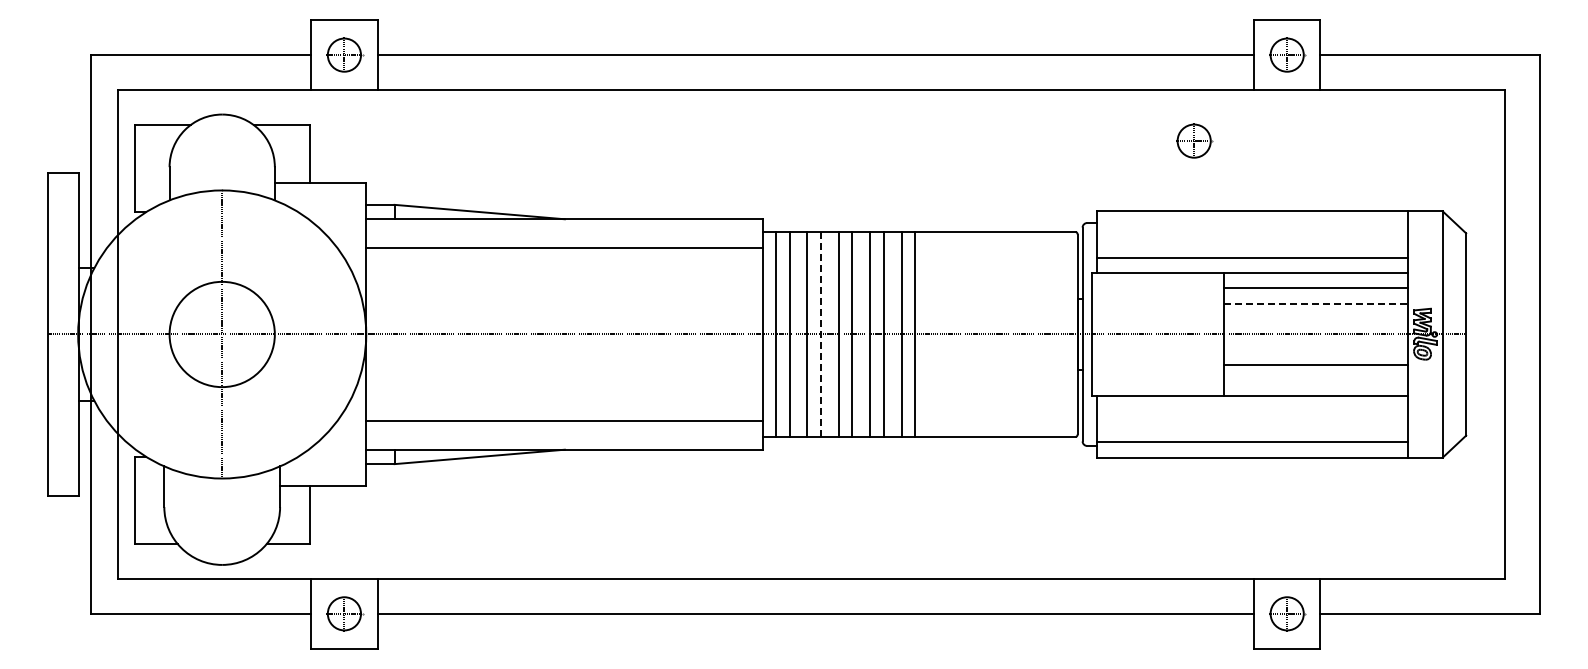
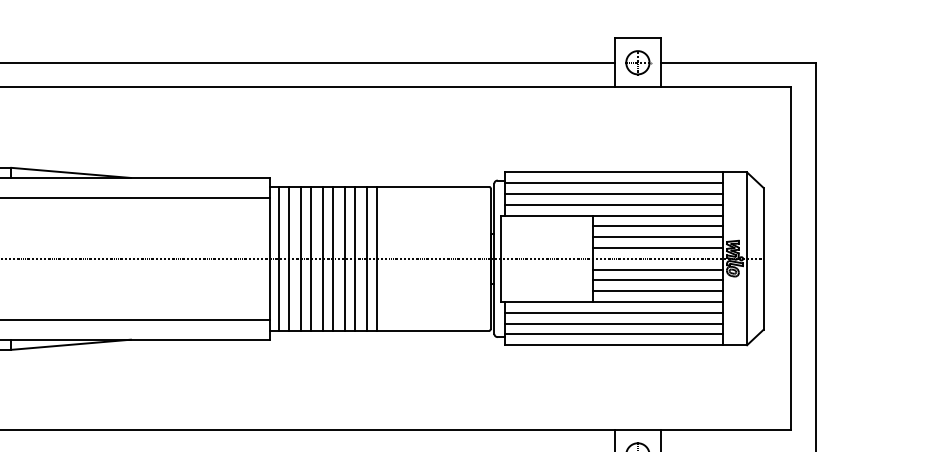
part: (1194, 140) -> (572, 122), removed
line: (1252, 226) -> (613, 183), added
line: (1252, 242) -> (613, 194), added
line: (1316, 303) -> (658, 237), dashed -> solid
line: (1315, 319) -> (657, 248), added
line: (821, 334) -> (311, 258), dashed -> solid
line: (1315, 349) -> (657, 269), added
line: (1315, 380) -> (657, 291), added
line: (1252, 411) -> (613, 312), added
line: (1252, 426) -> (613, 323), added

